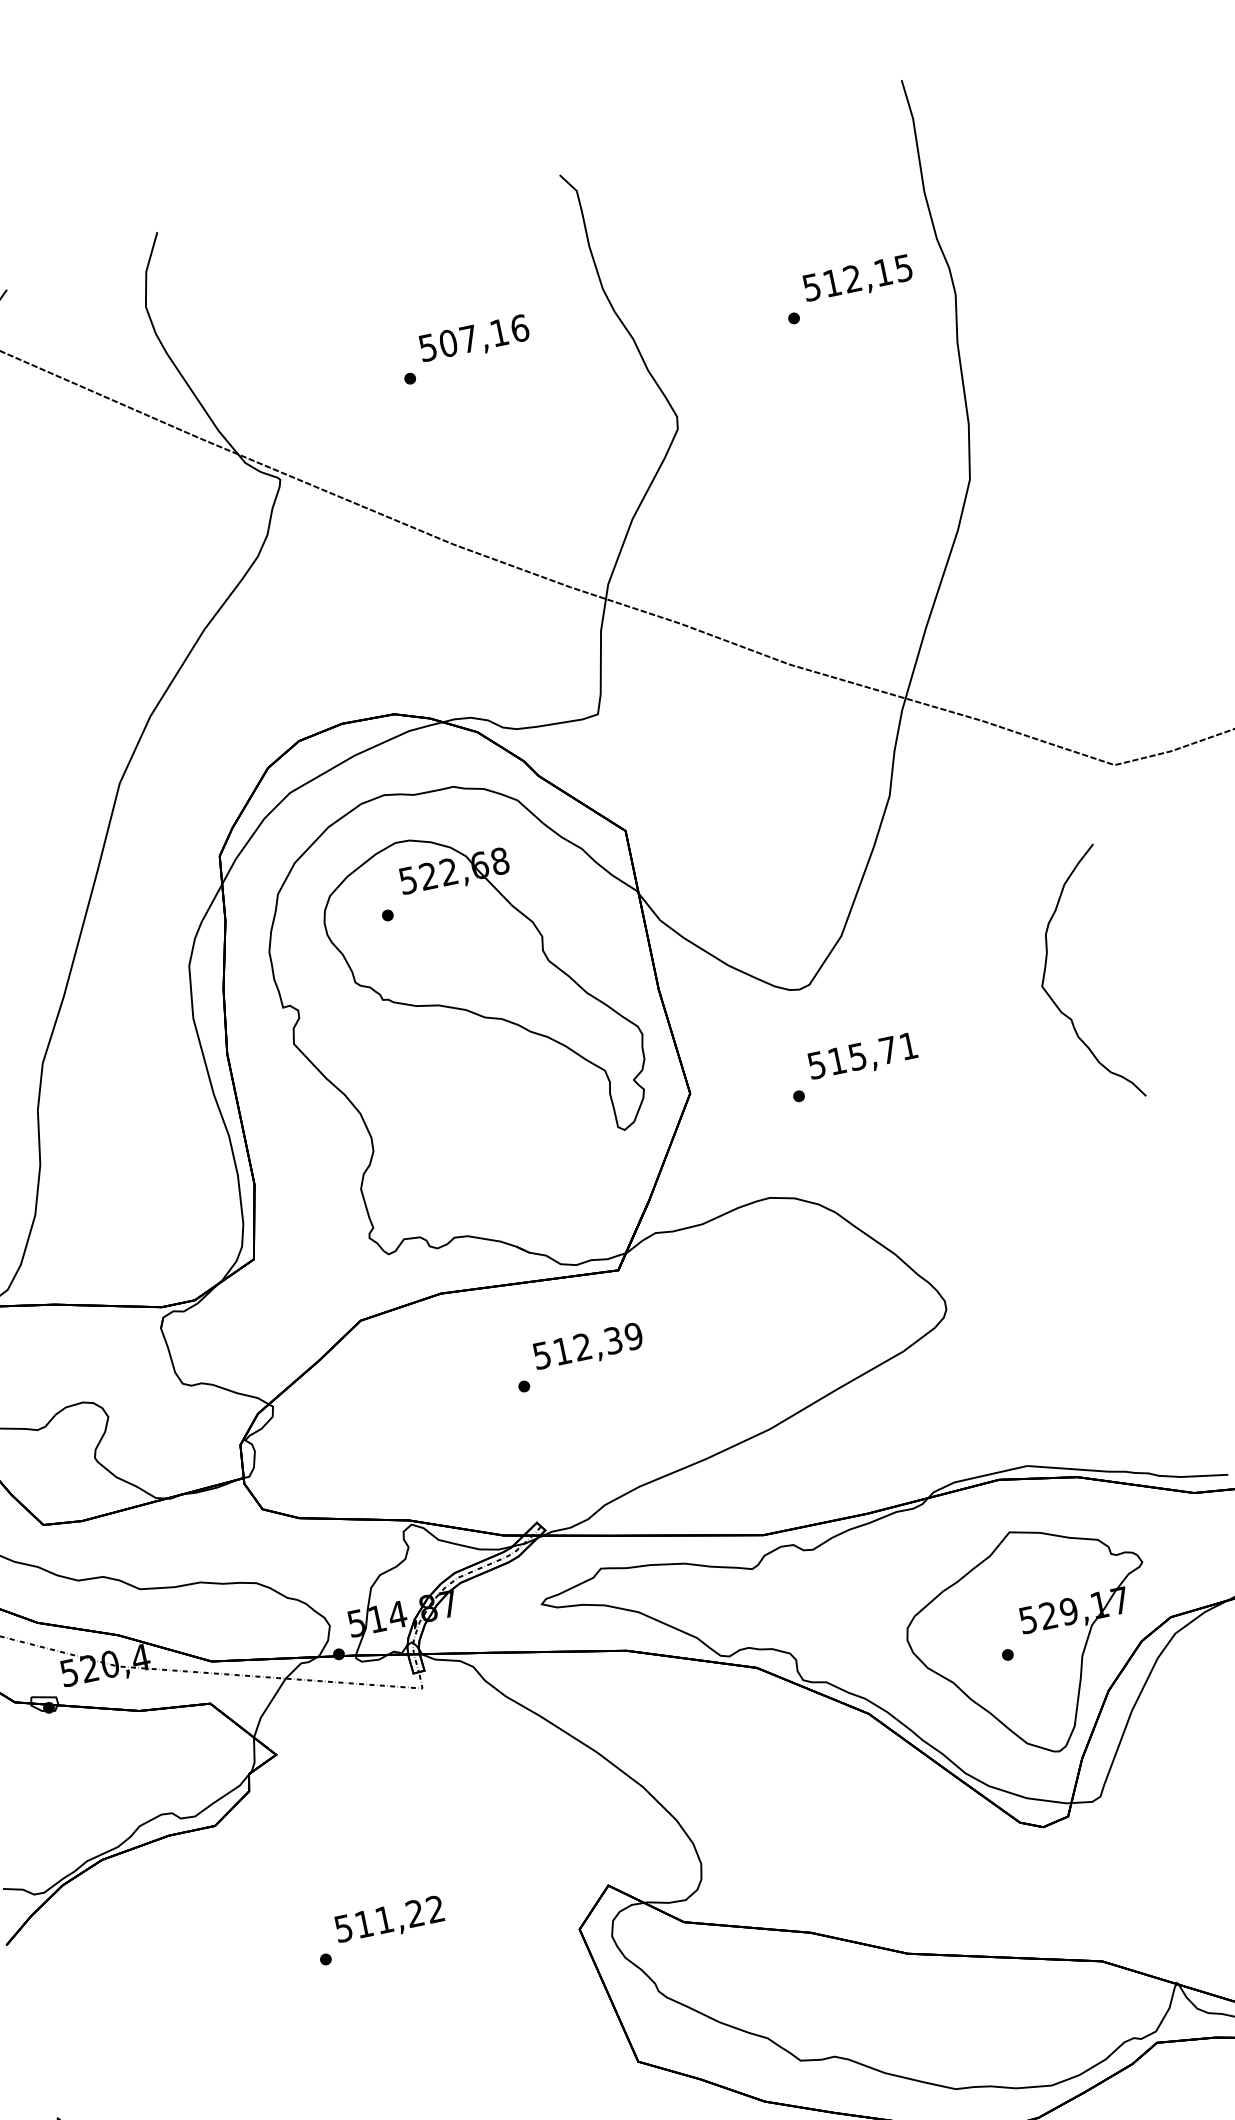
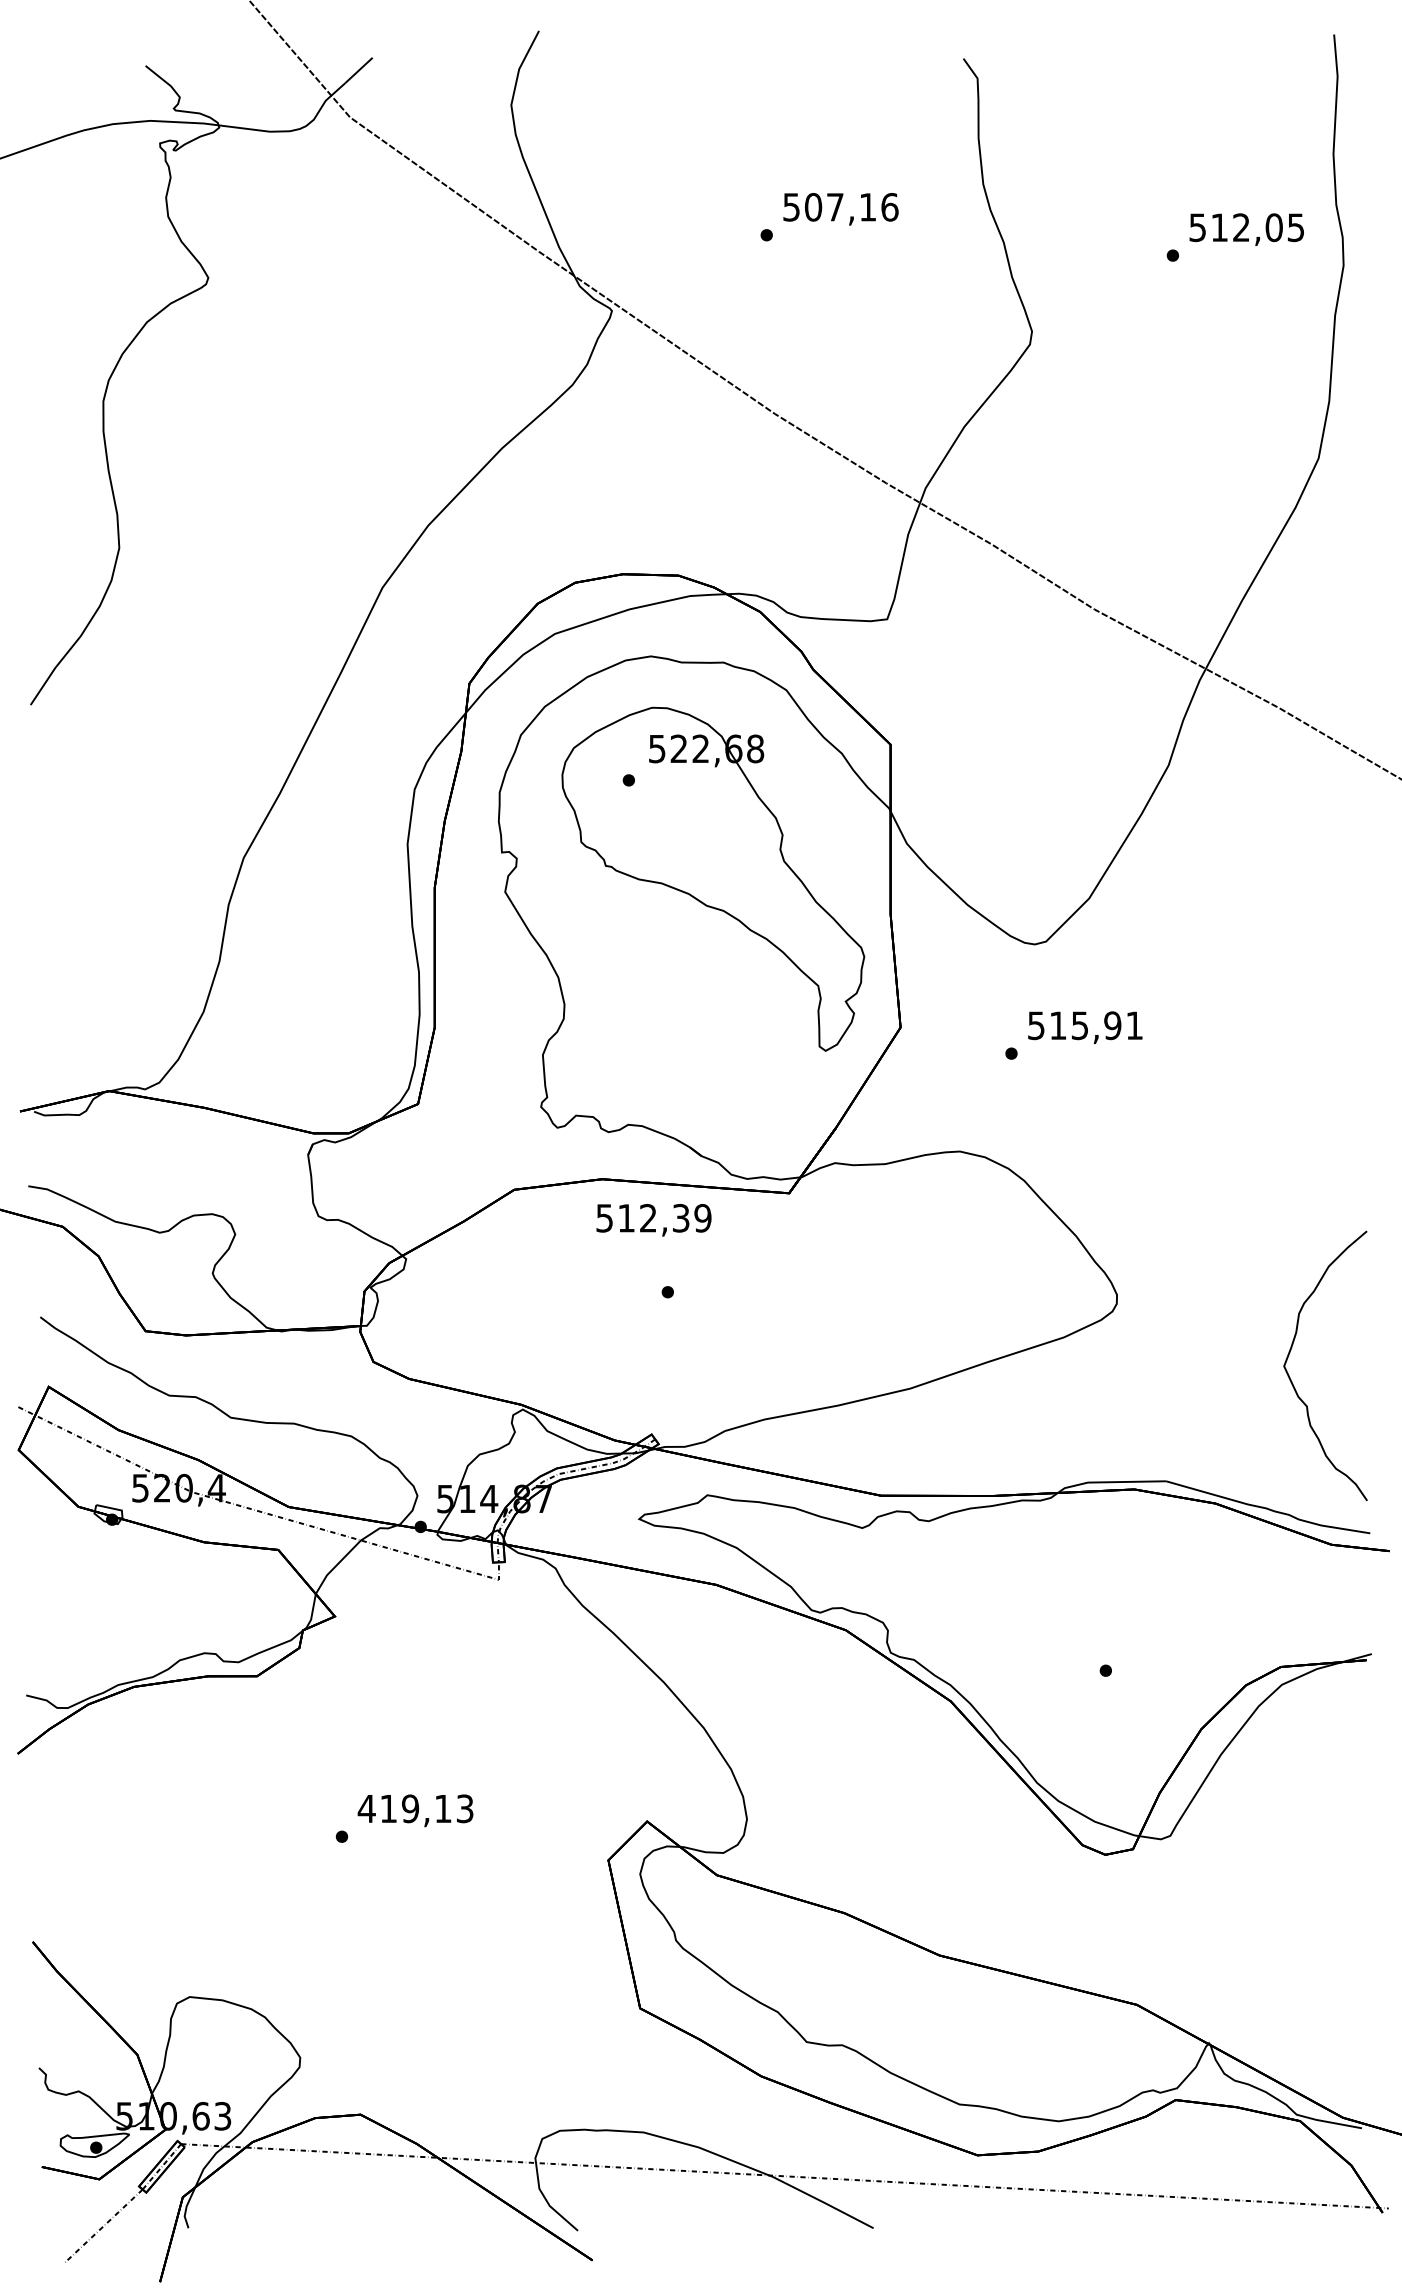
text: (882, 272) -> (1273, 227), 512,15 -> 512,05
curve: (1052, 999) -> (1292, 1381), moved
text: (887, 1050) -> (1112, 1025), 515,71 -> 515,91
text: (588, 1348) -> (653, 1220), moved
part: (1033, 1641) -> (1134, 1662), removed
text: (389, 1918) -> (415, 1808), 511,22 -> 419,13

